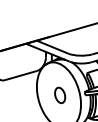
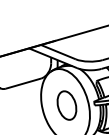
part: (59, 95) -> (66, 105), size x1.67

